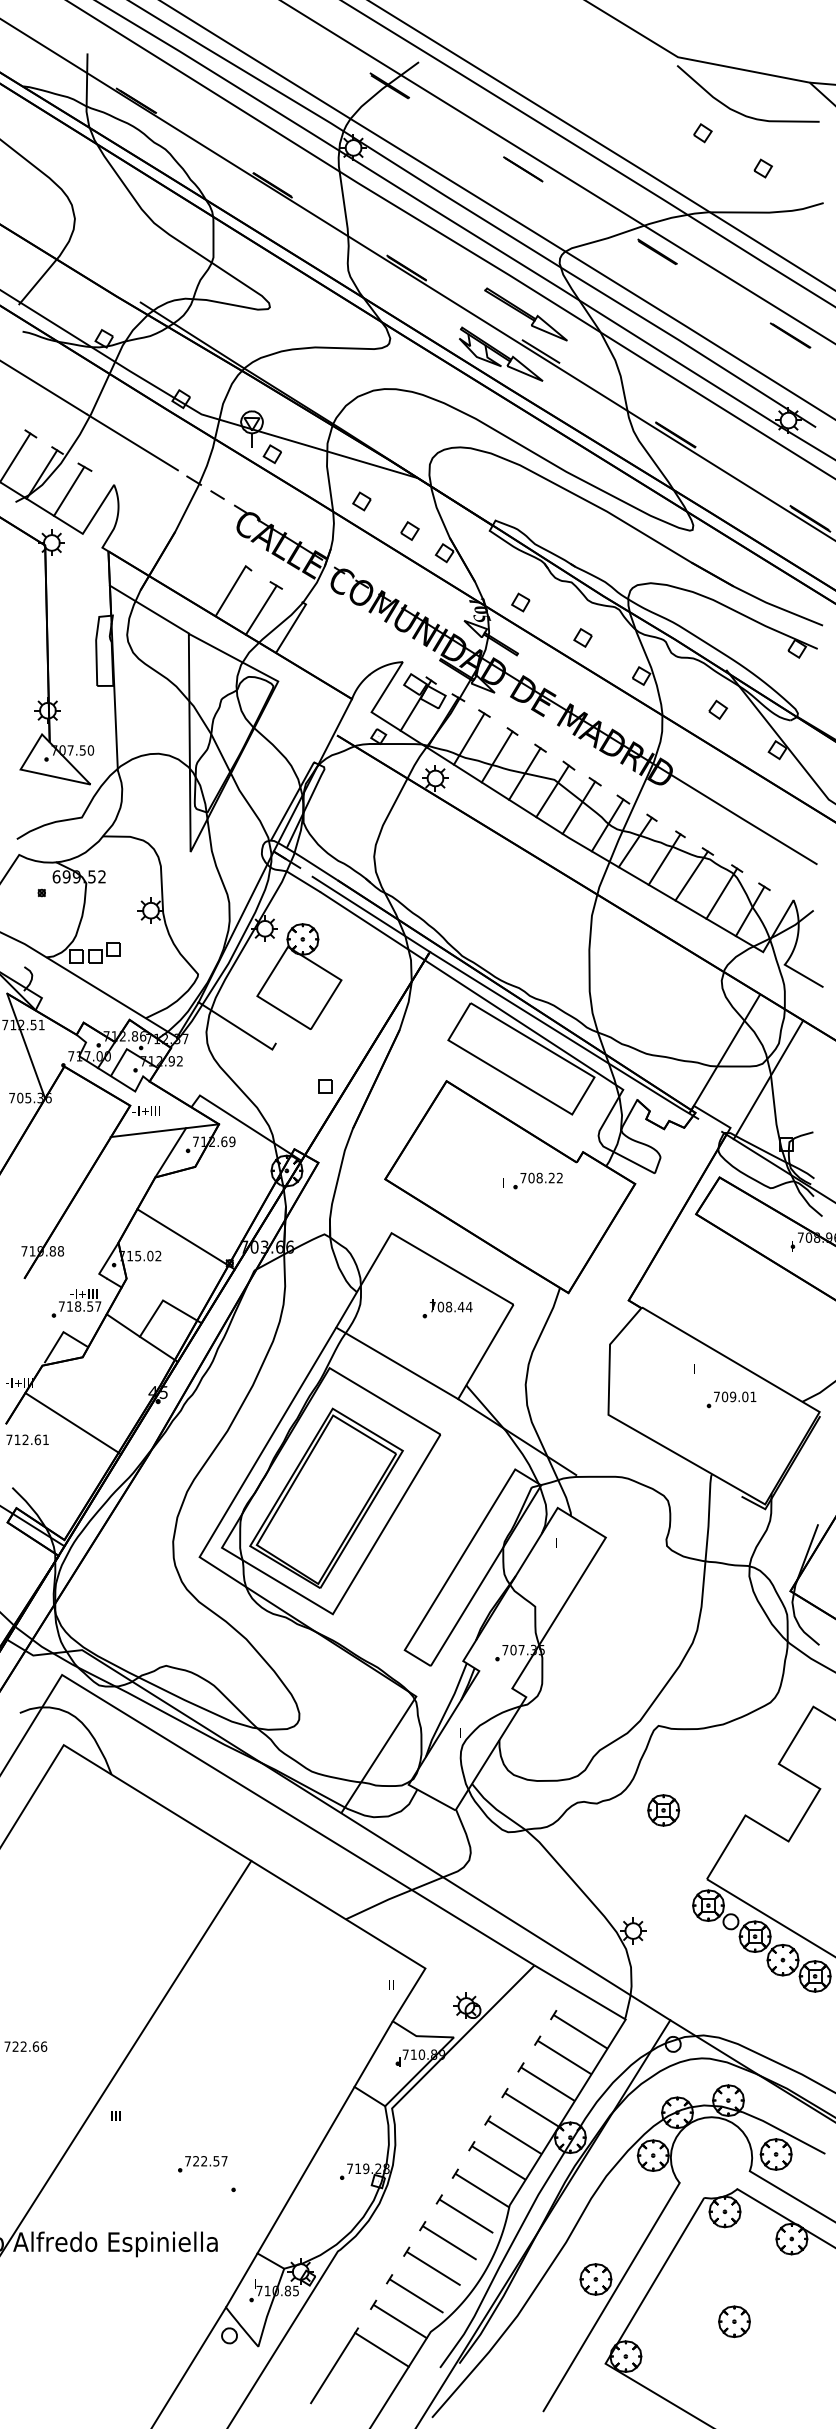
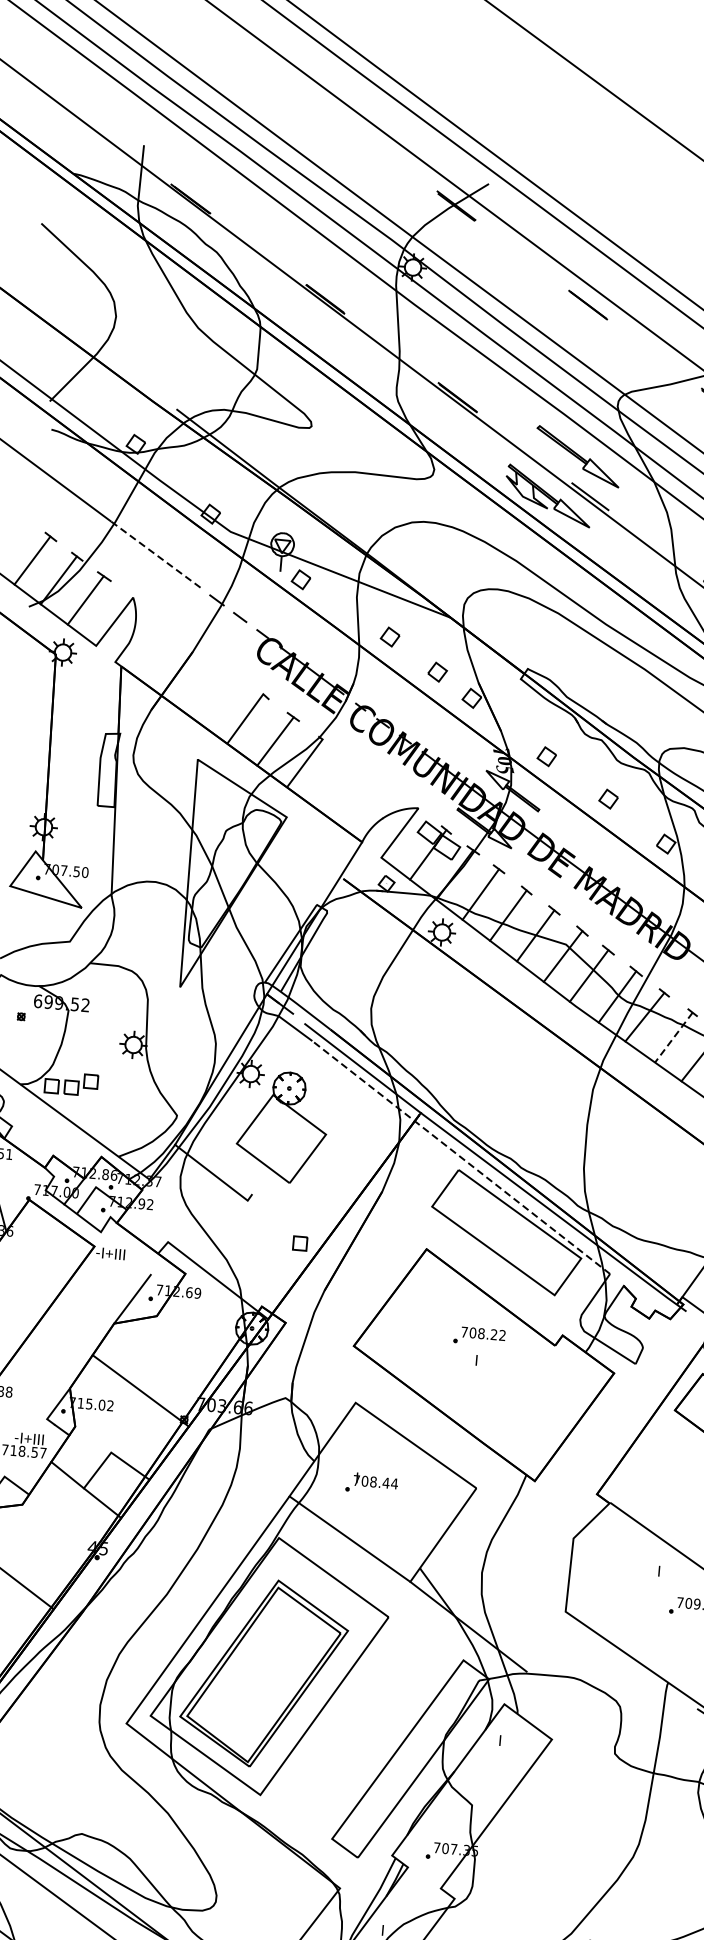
line: (132, 442) -> (156, 555), solid -> dashed
line: (148, 609) -> (157, 730), removed
line: (664, 859) -> (673, 1037), solid -> dashed
line: (472, 991) -> (461, 1158), solid -> dashed
line: (164, 1130) -> (128, 1275), removed
part: (537, 1180) -> (478, 1336), moved
part: (447, 1308) -> (371, 1483), moved

